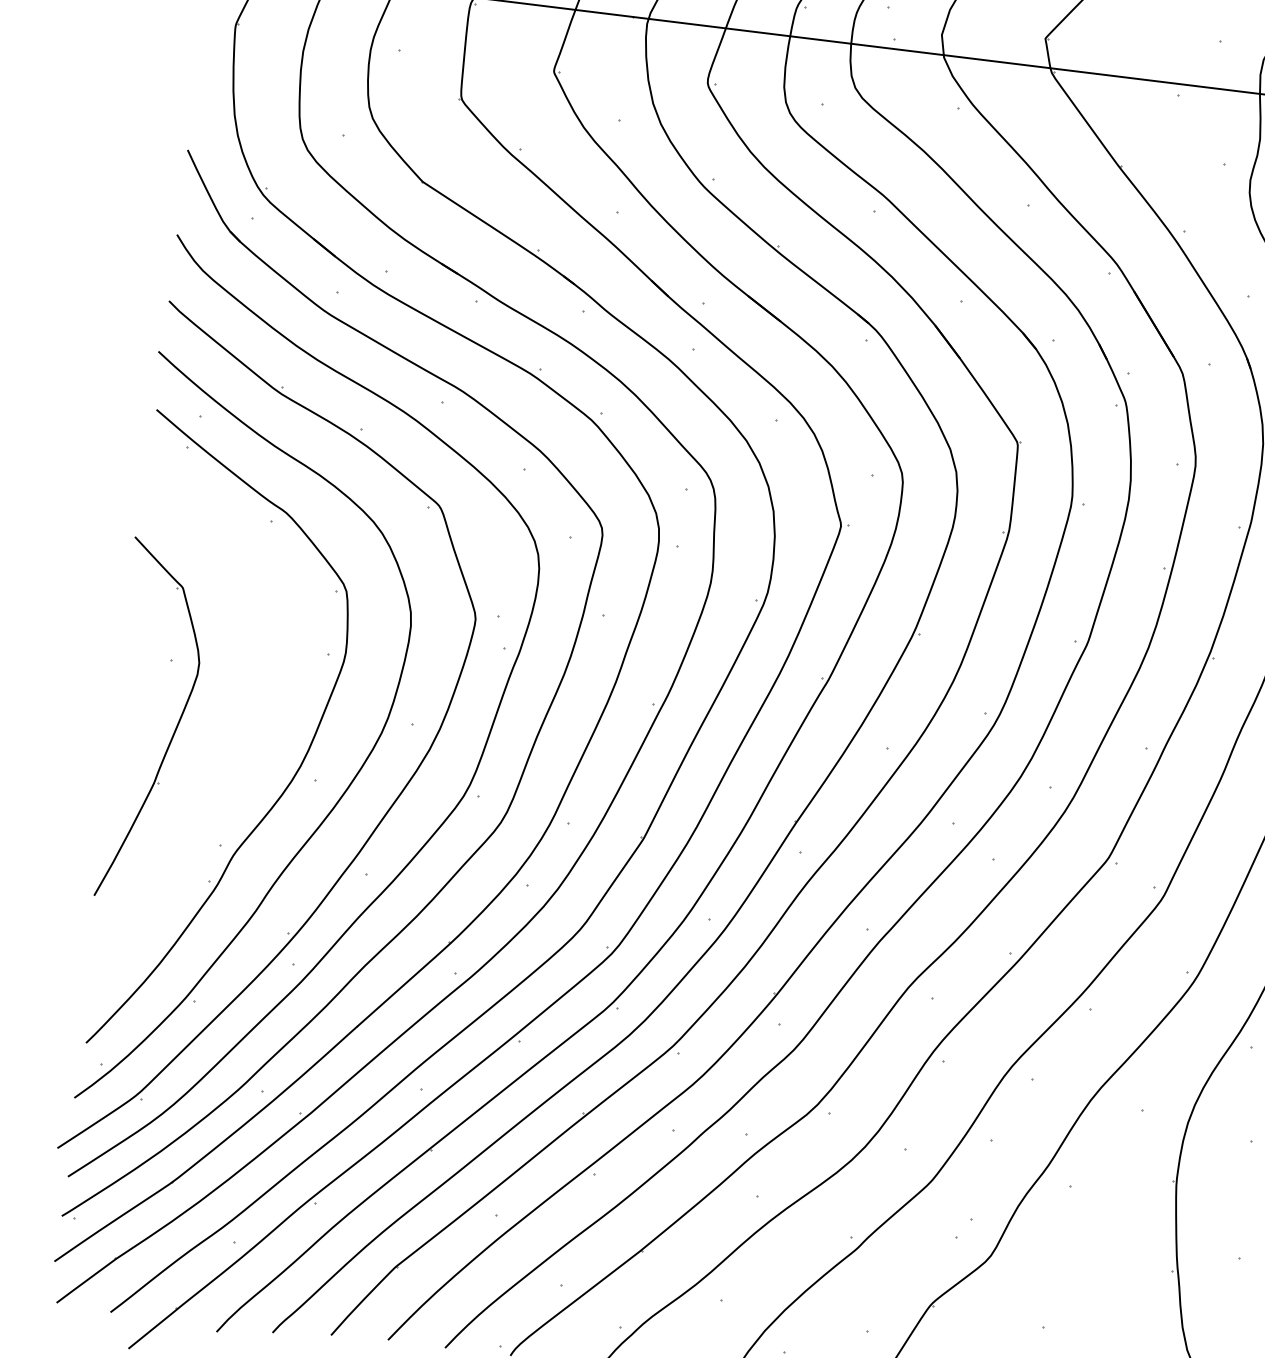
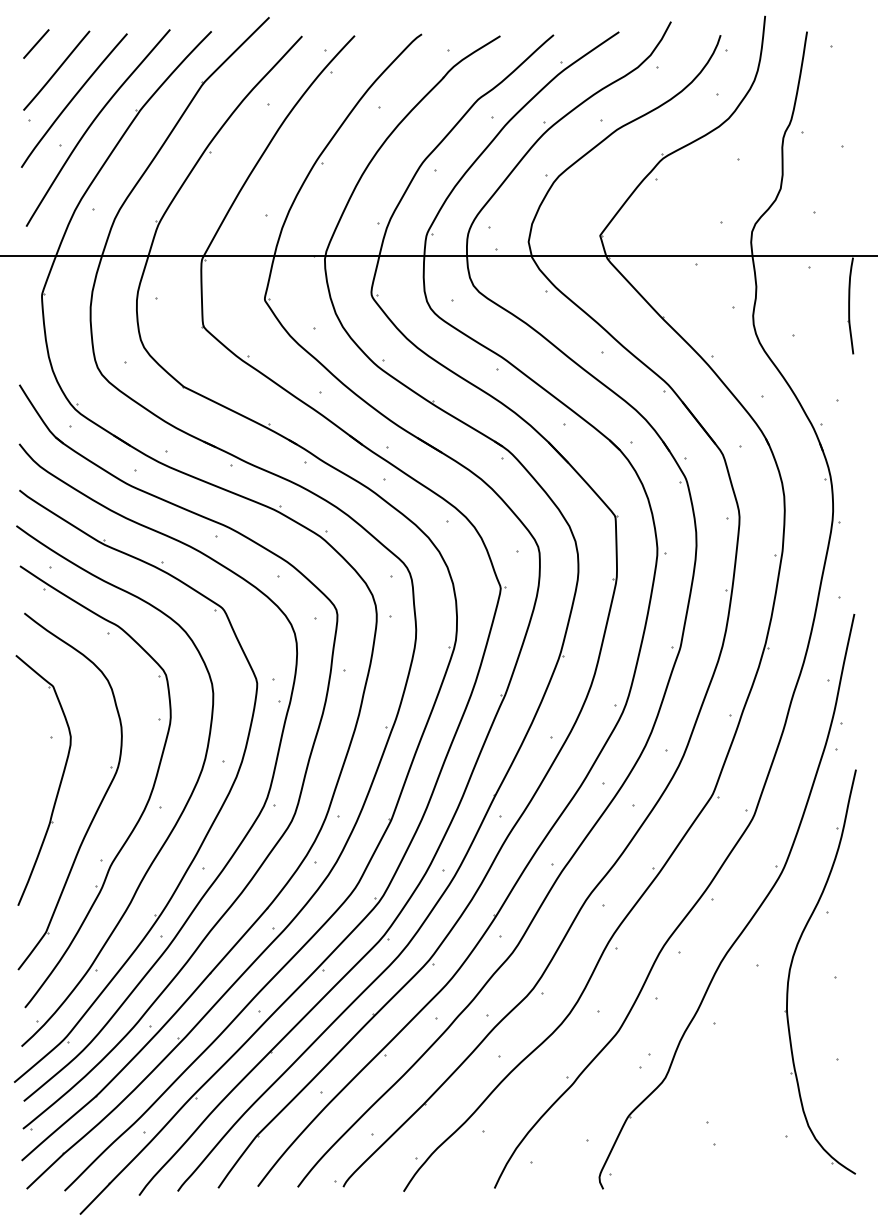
part: (226, 766) -> (98, 805), added

